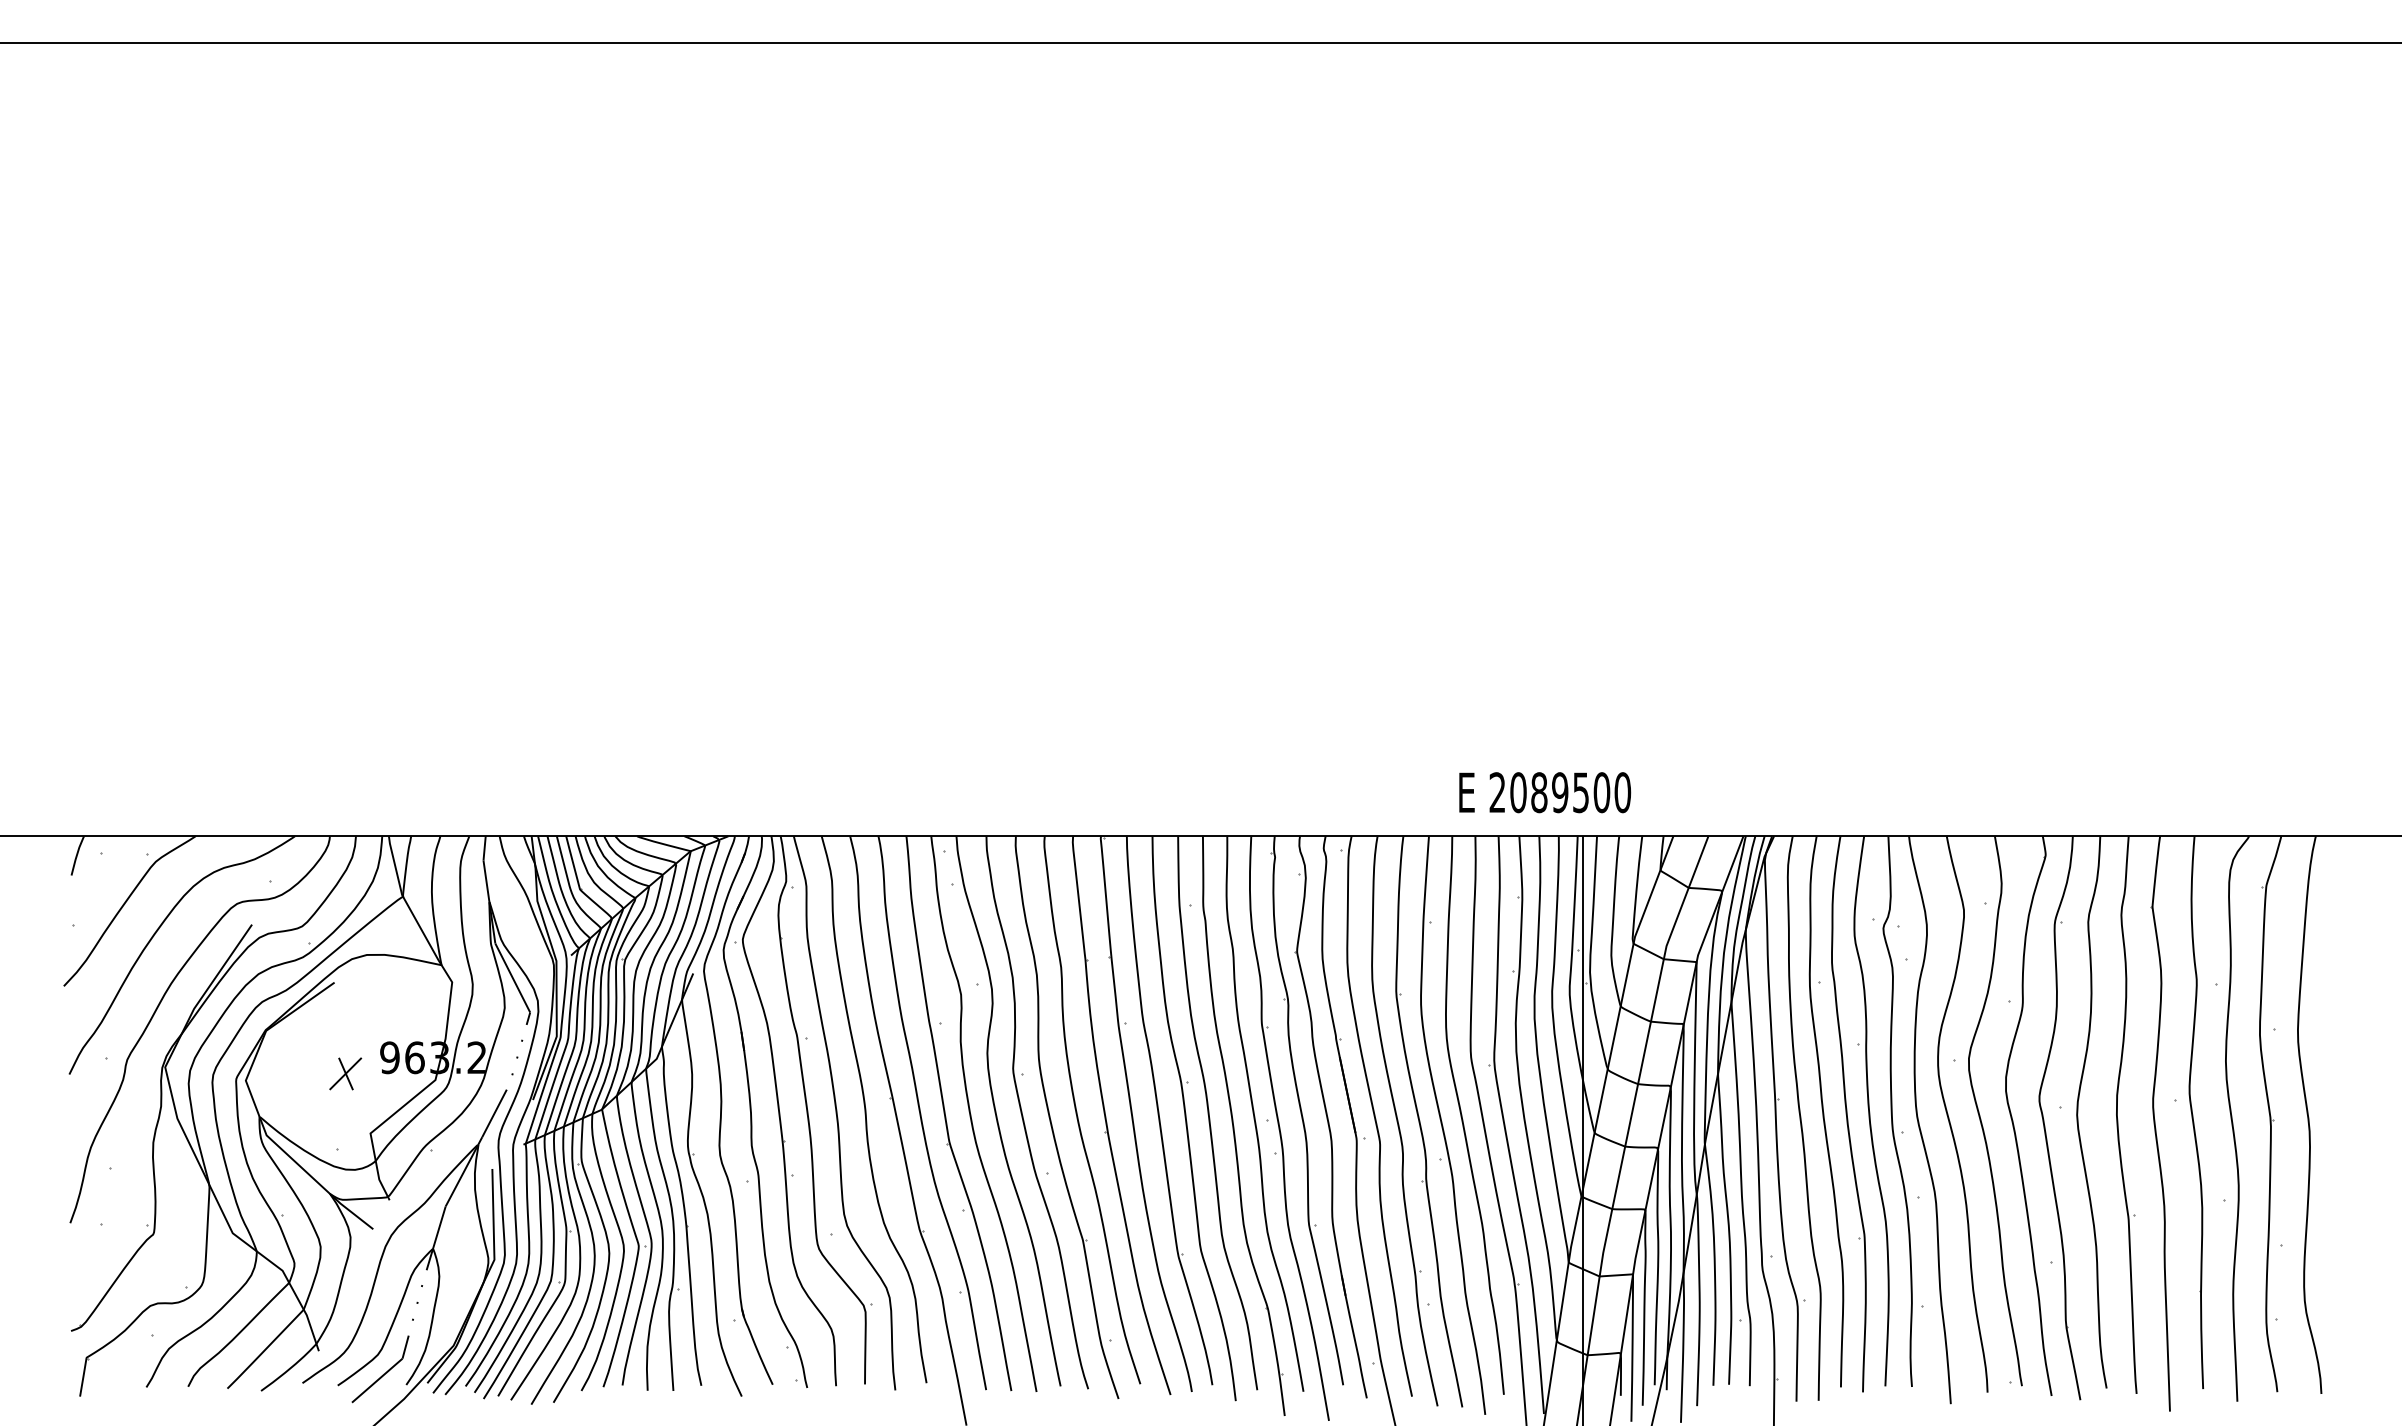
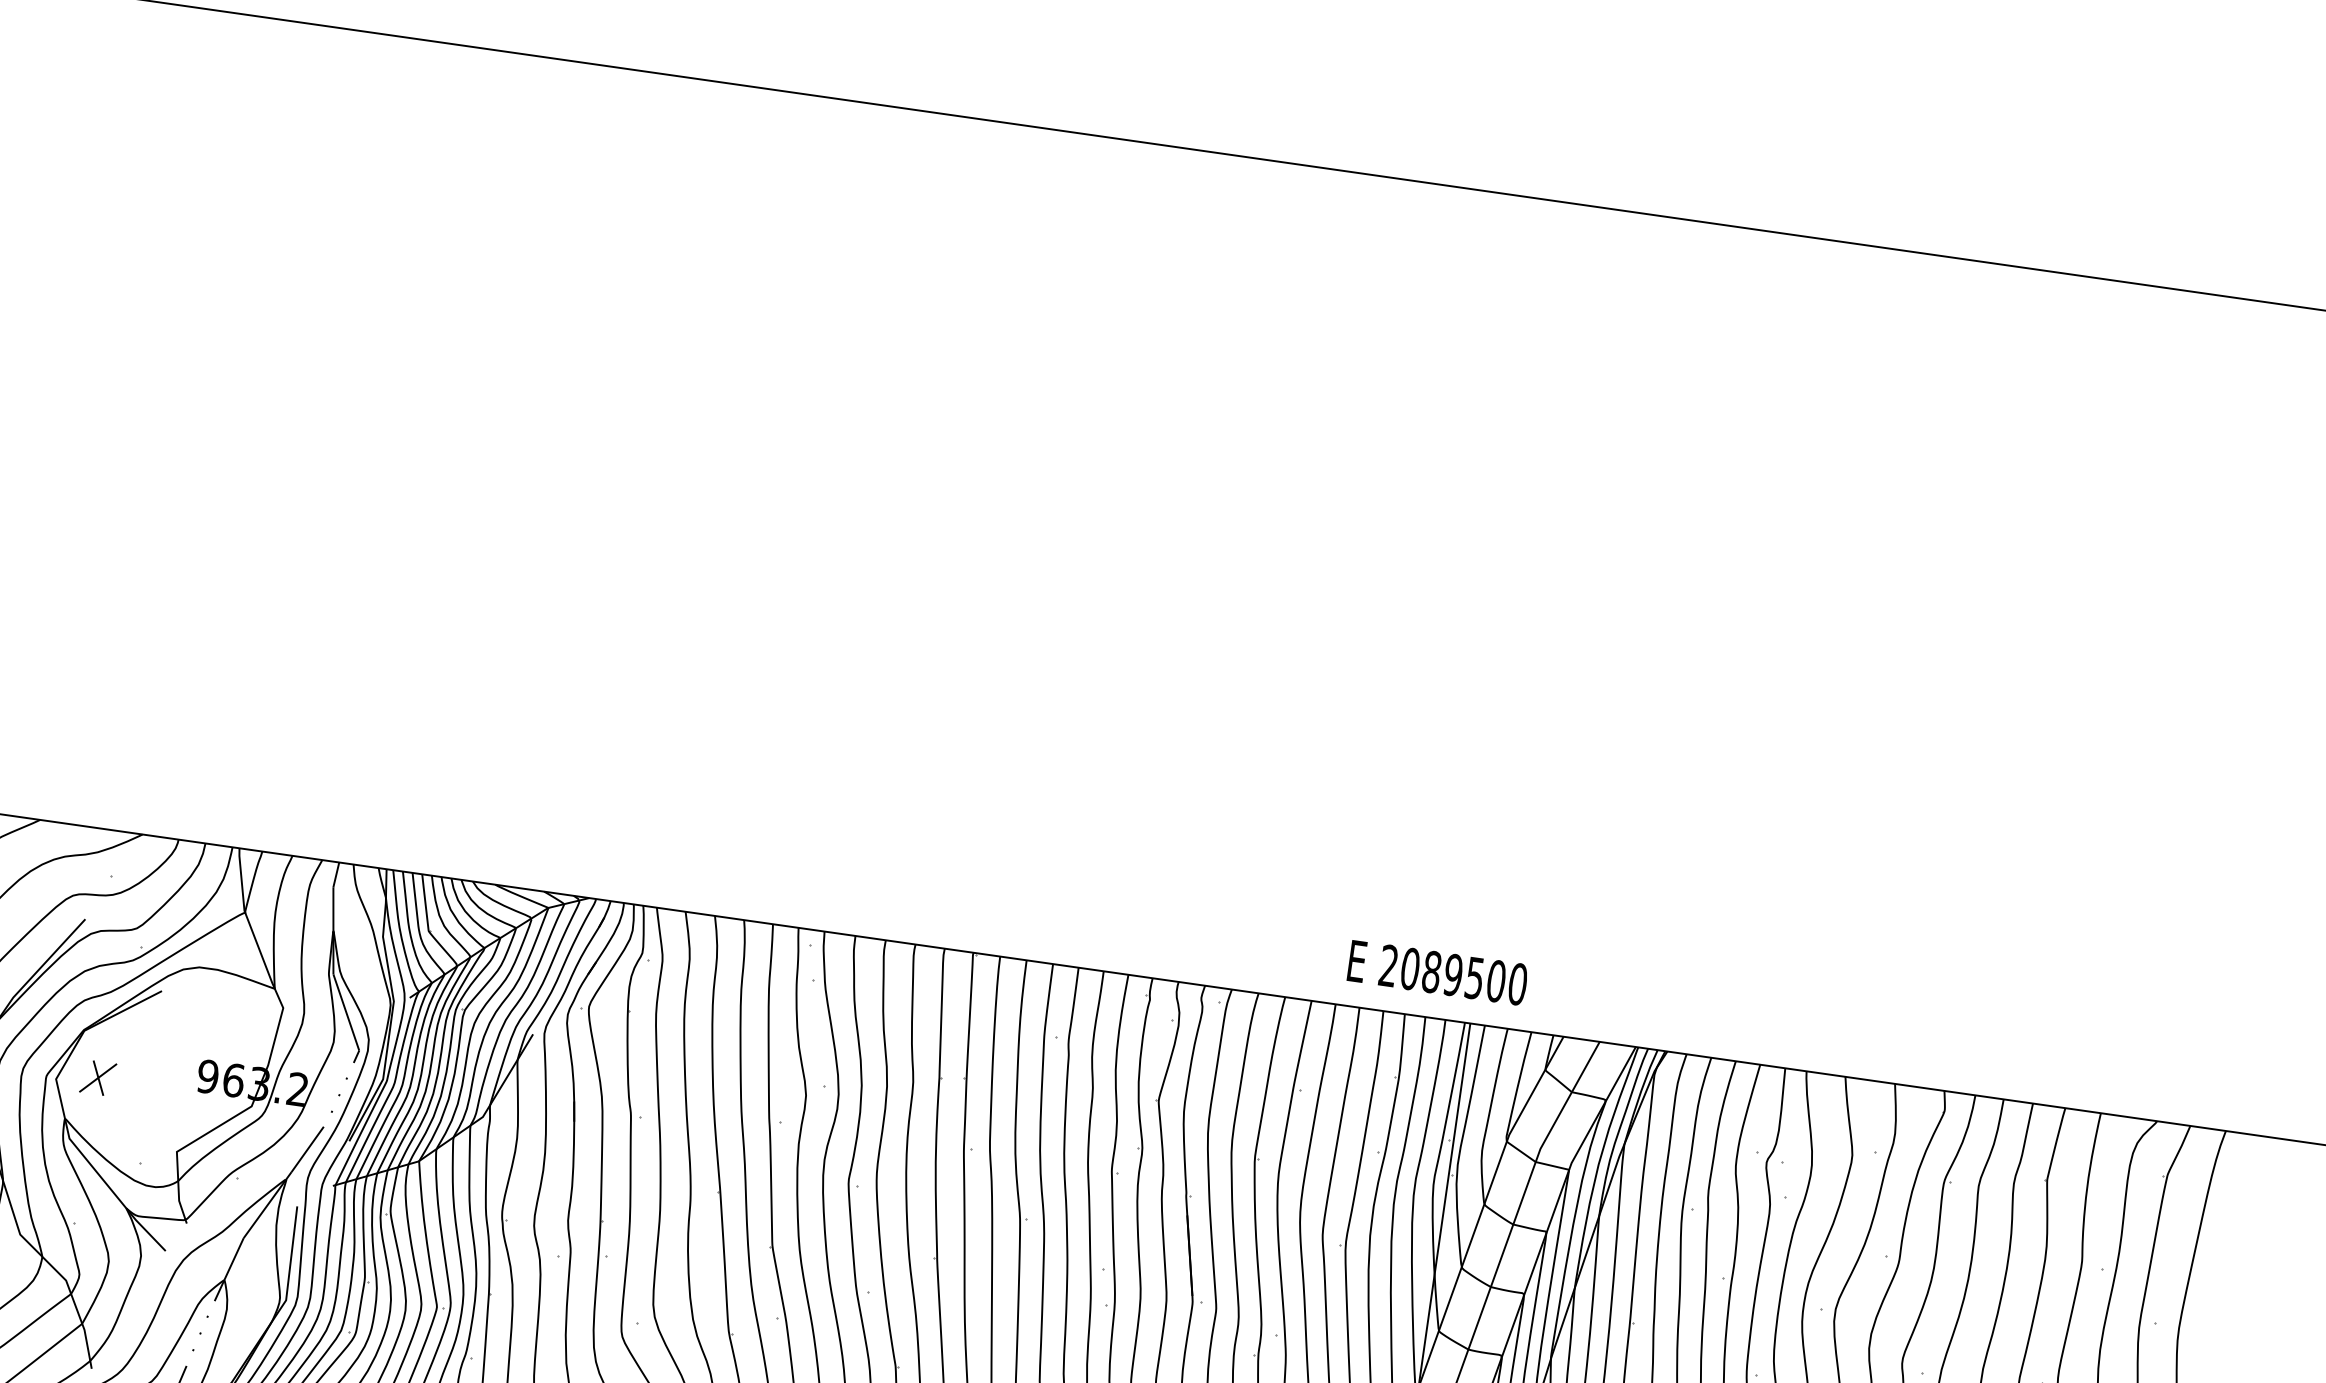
part: (345, 1073) -> (98, 1077), moved

